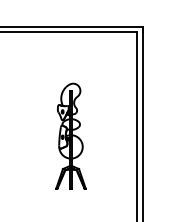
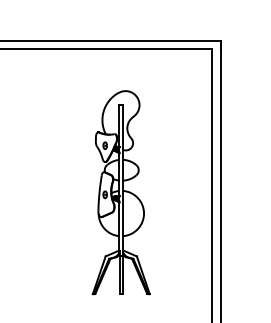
part: (70, 135) -> (120, 192), size x1.4

